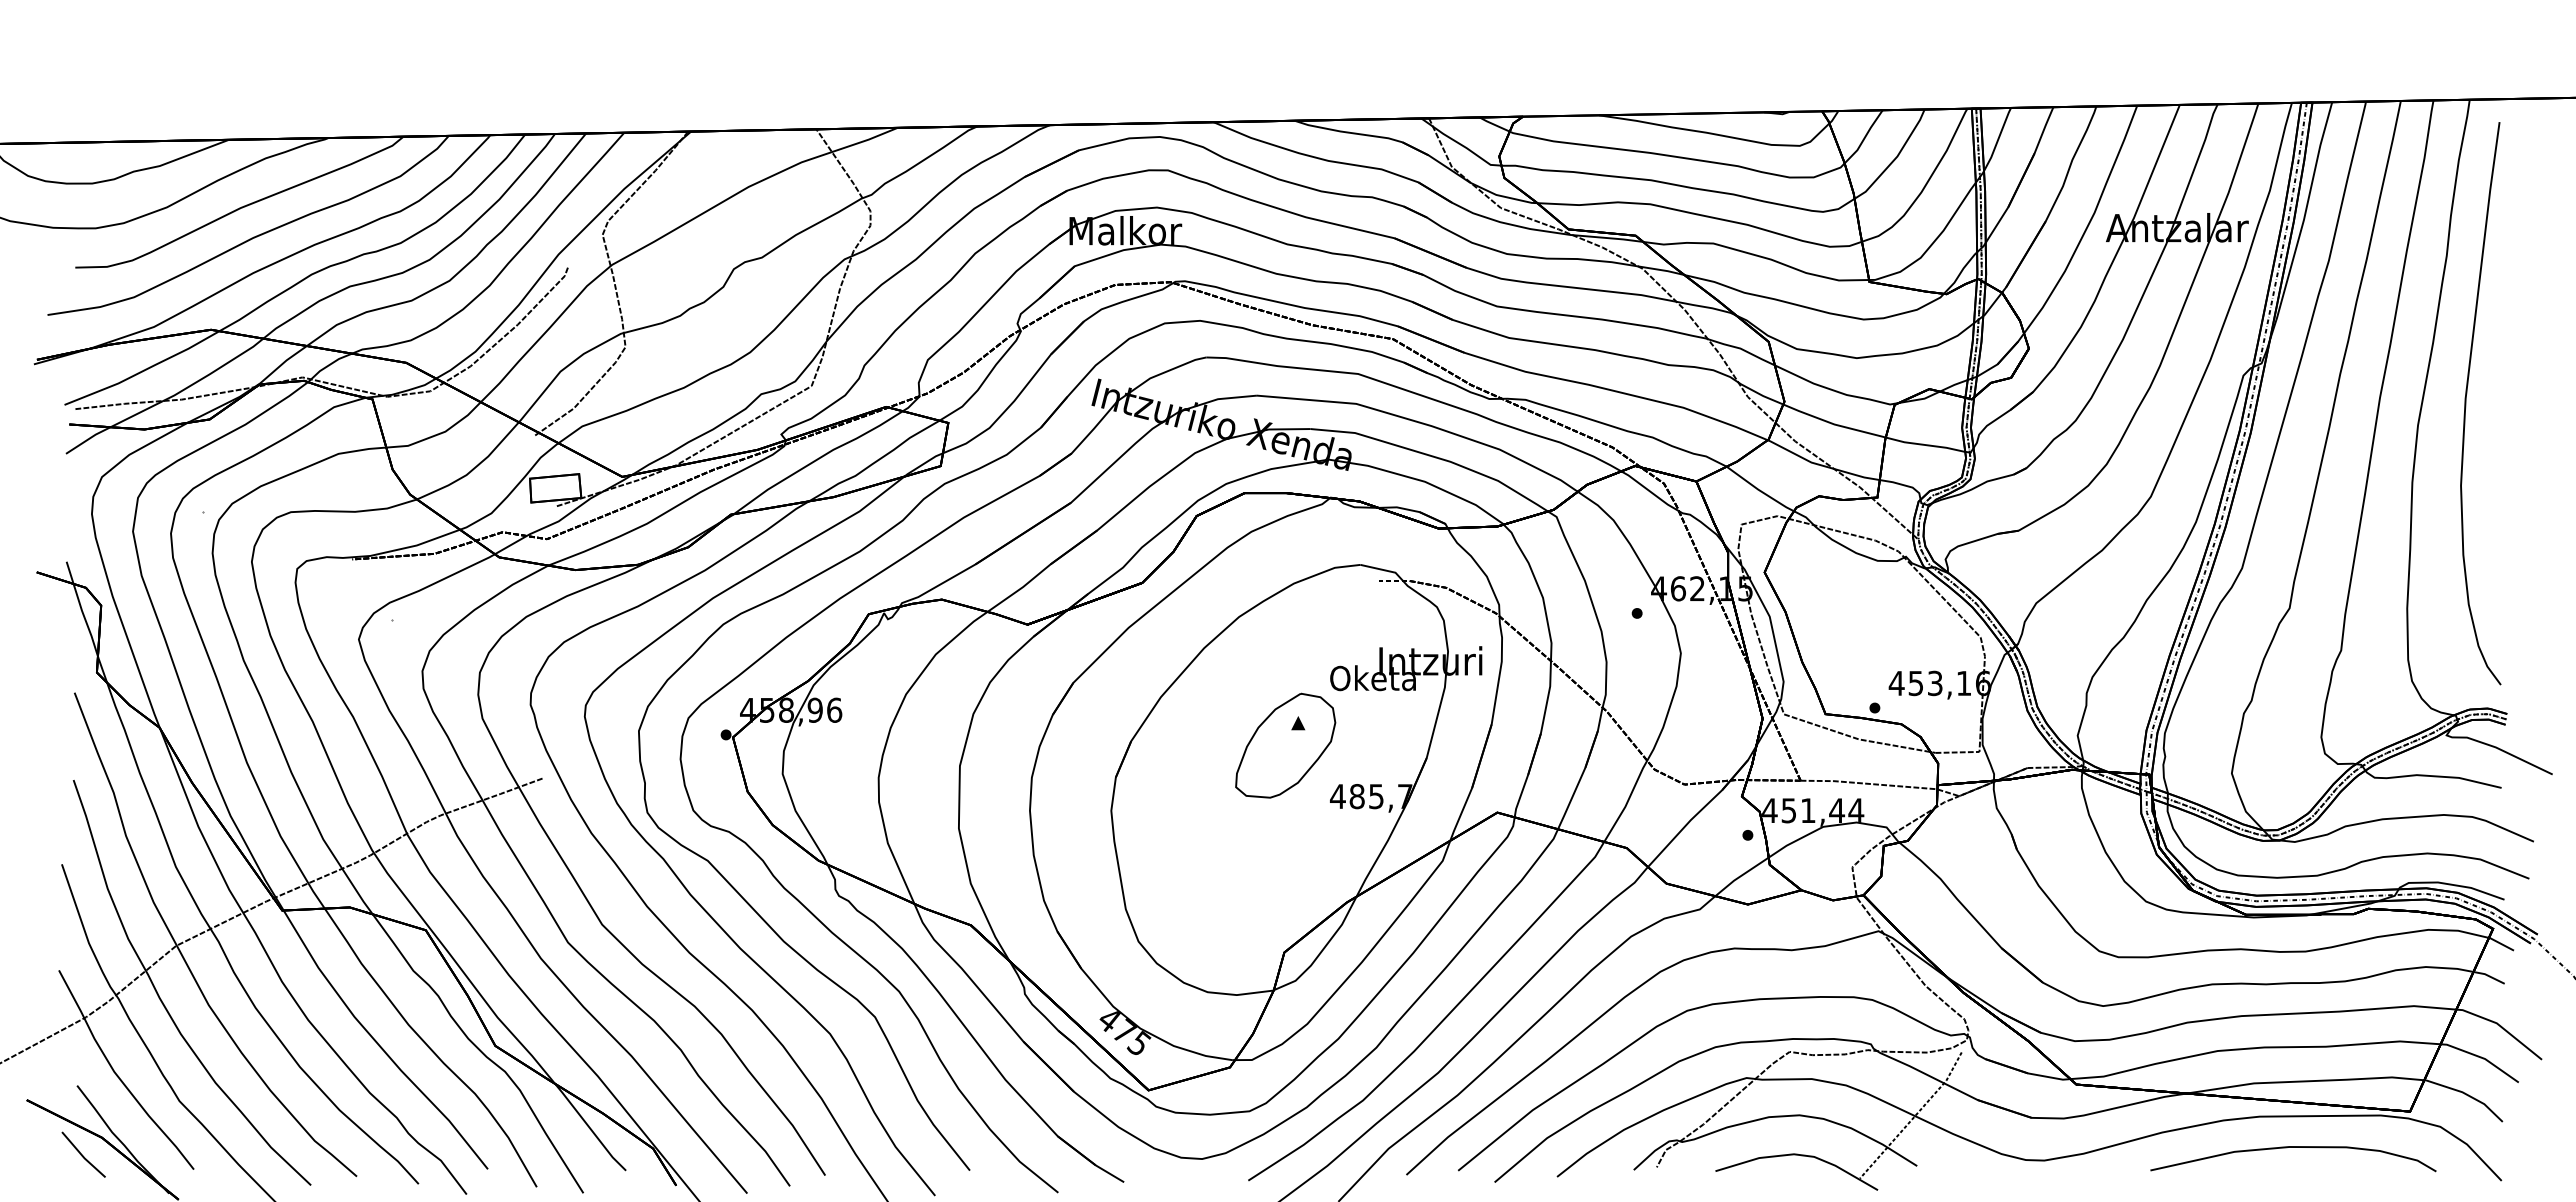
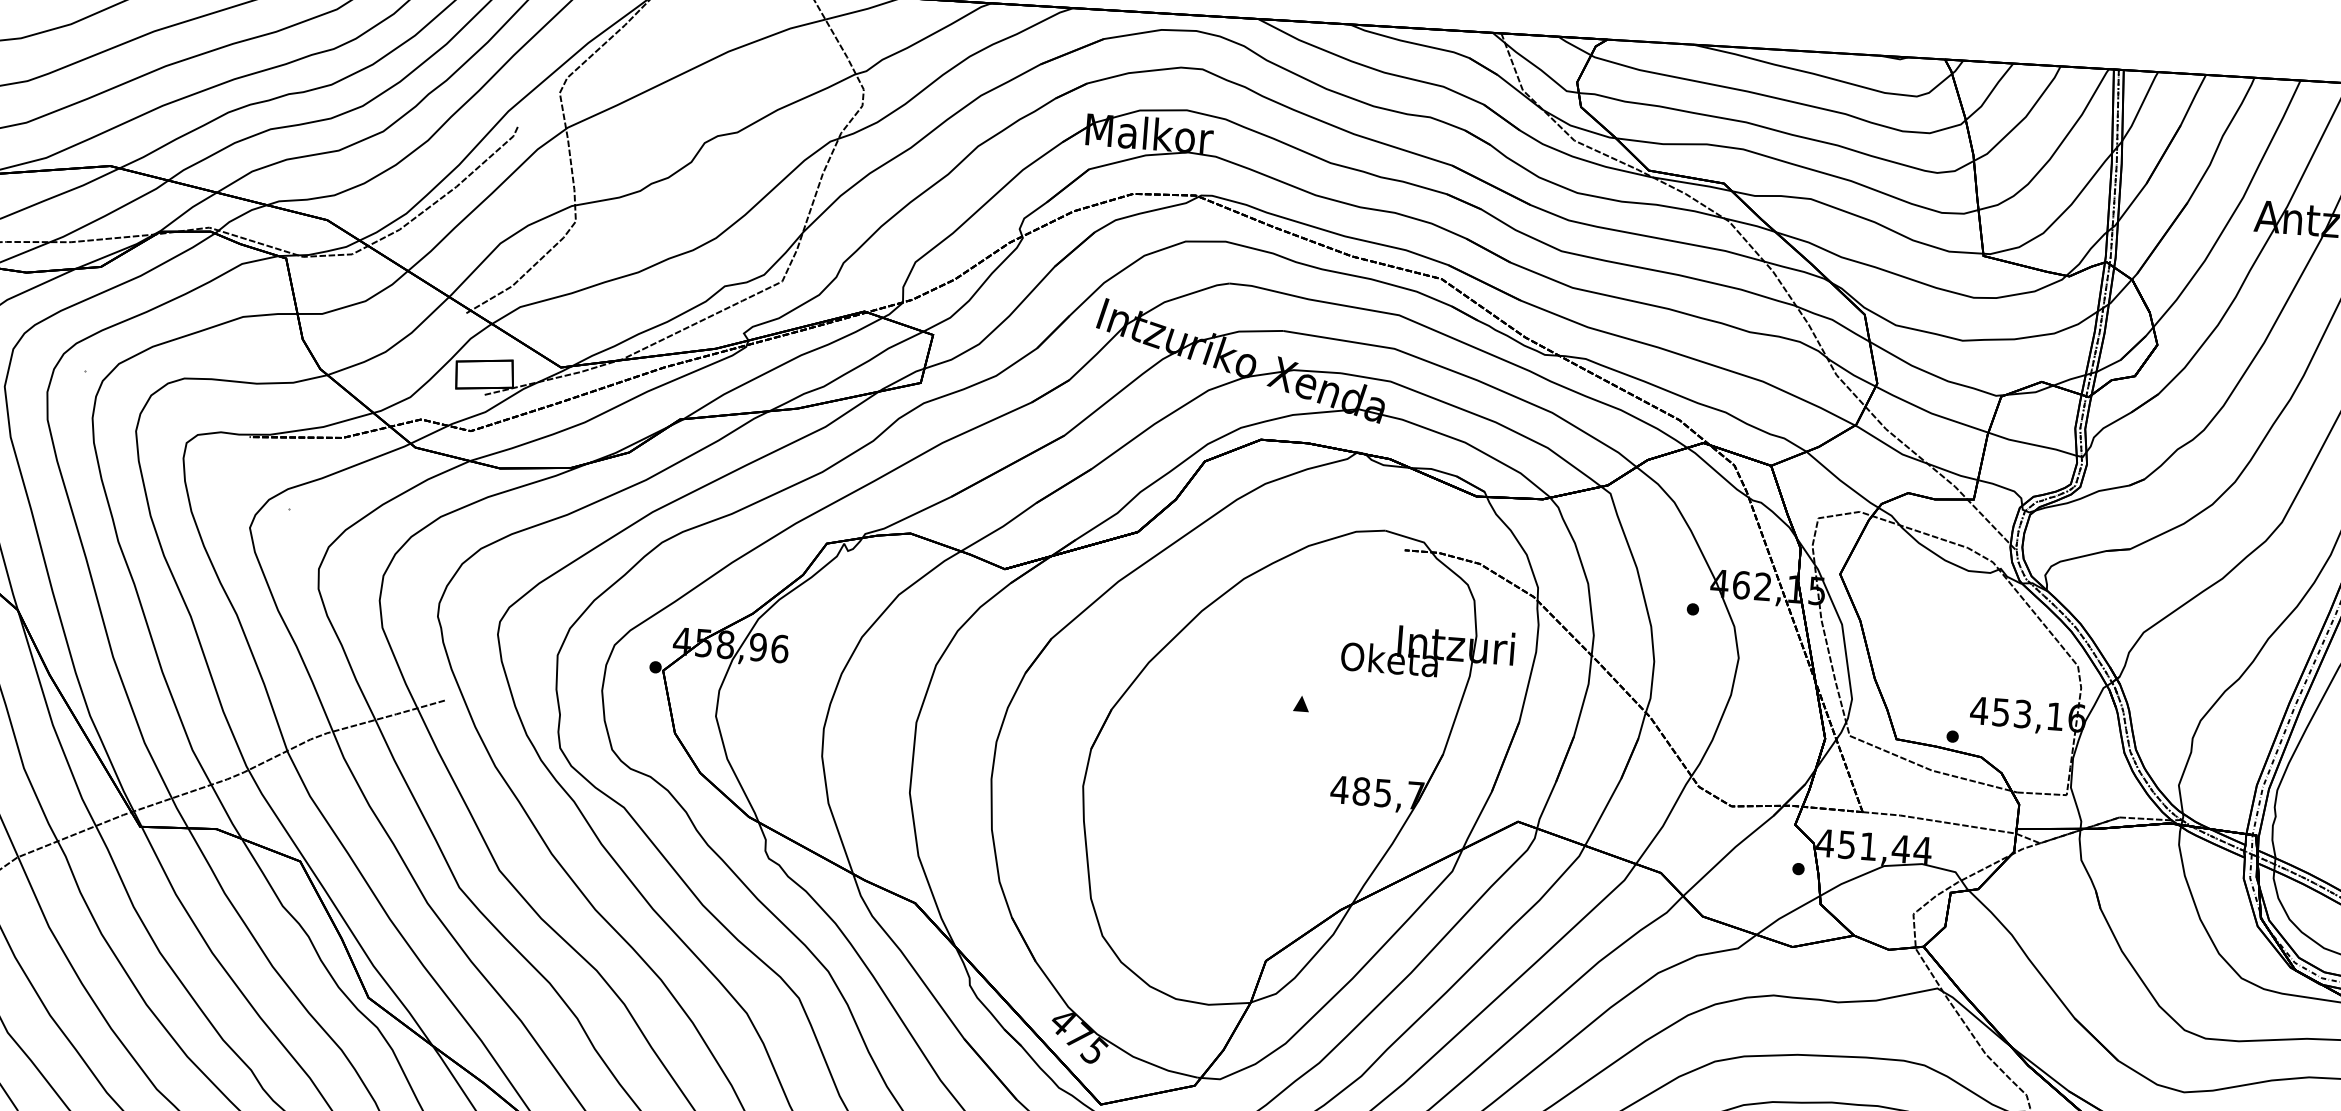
part: (1285, 745) -> (1285, 727), removed

